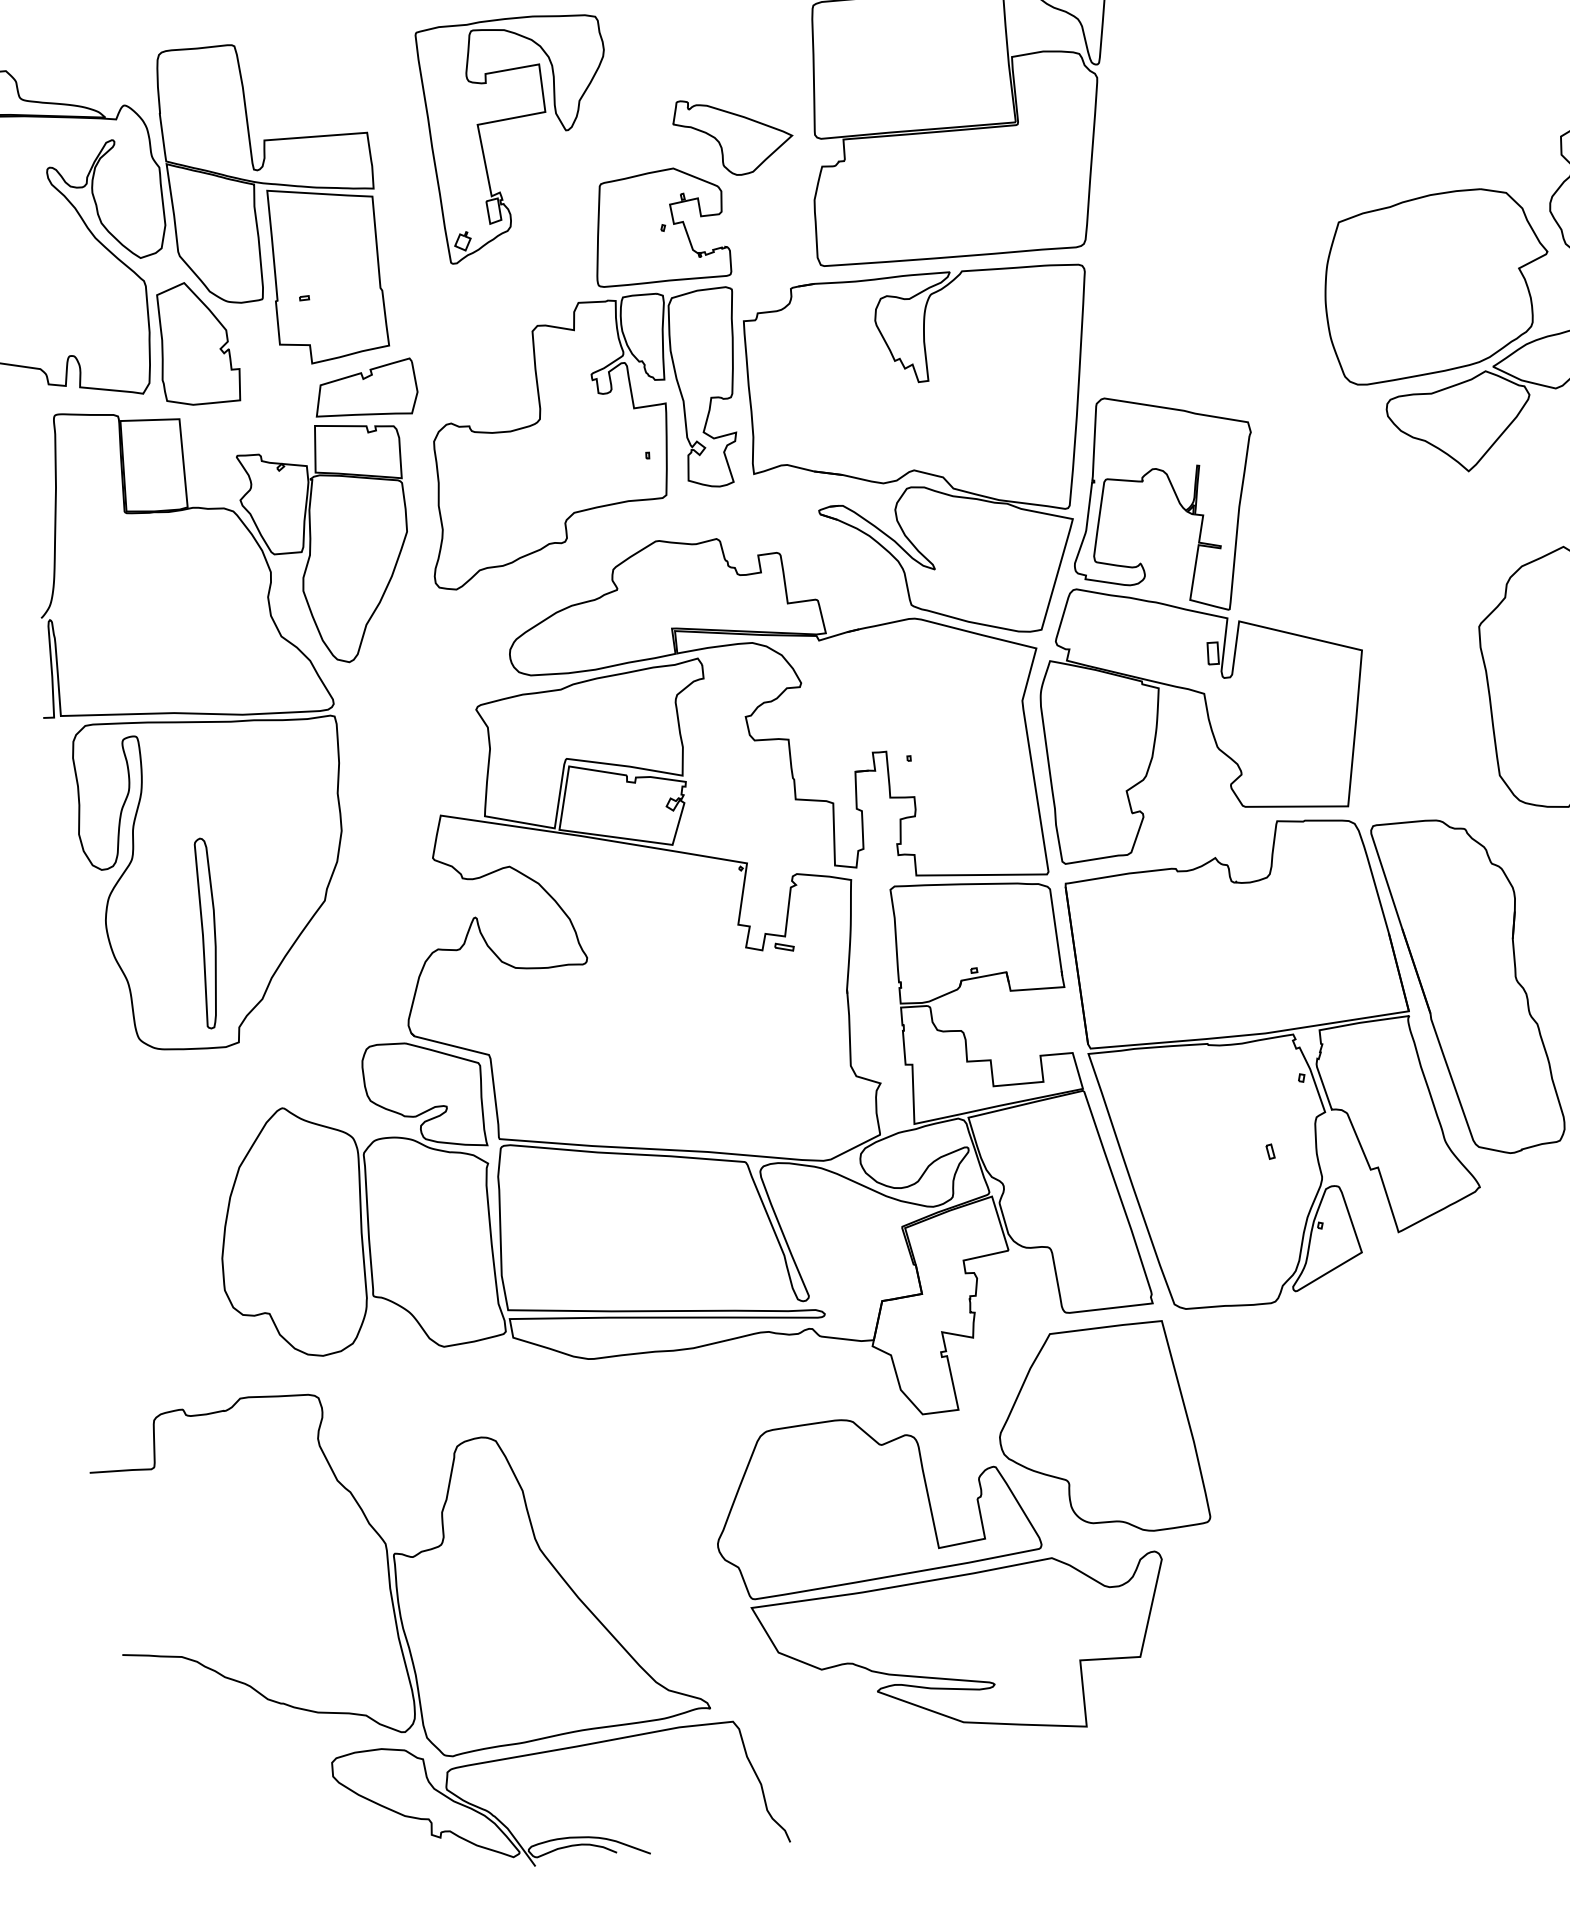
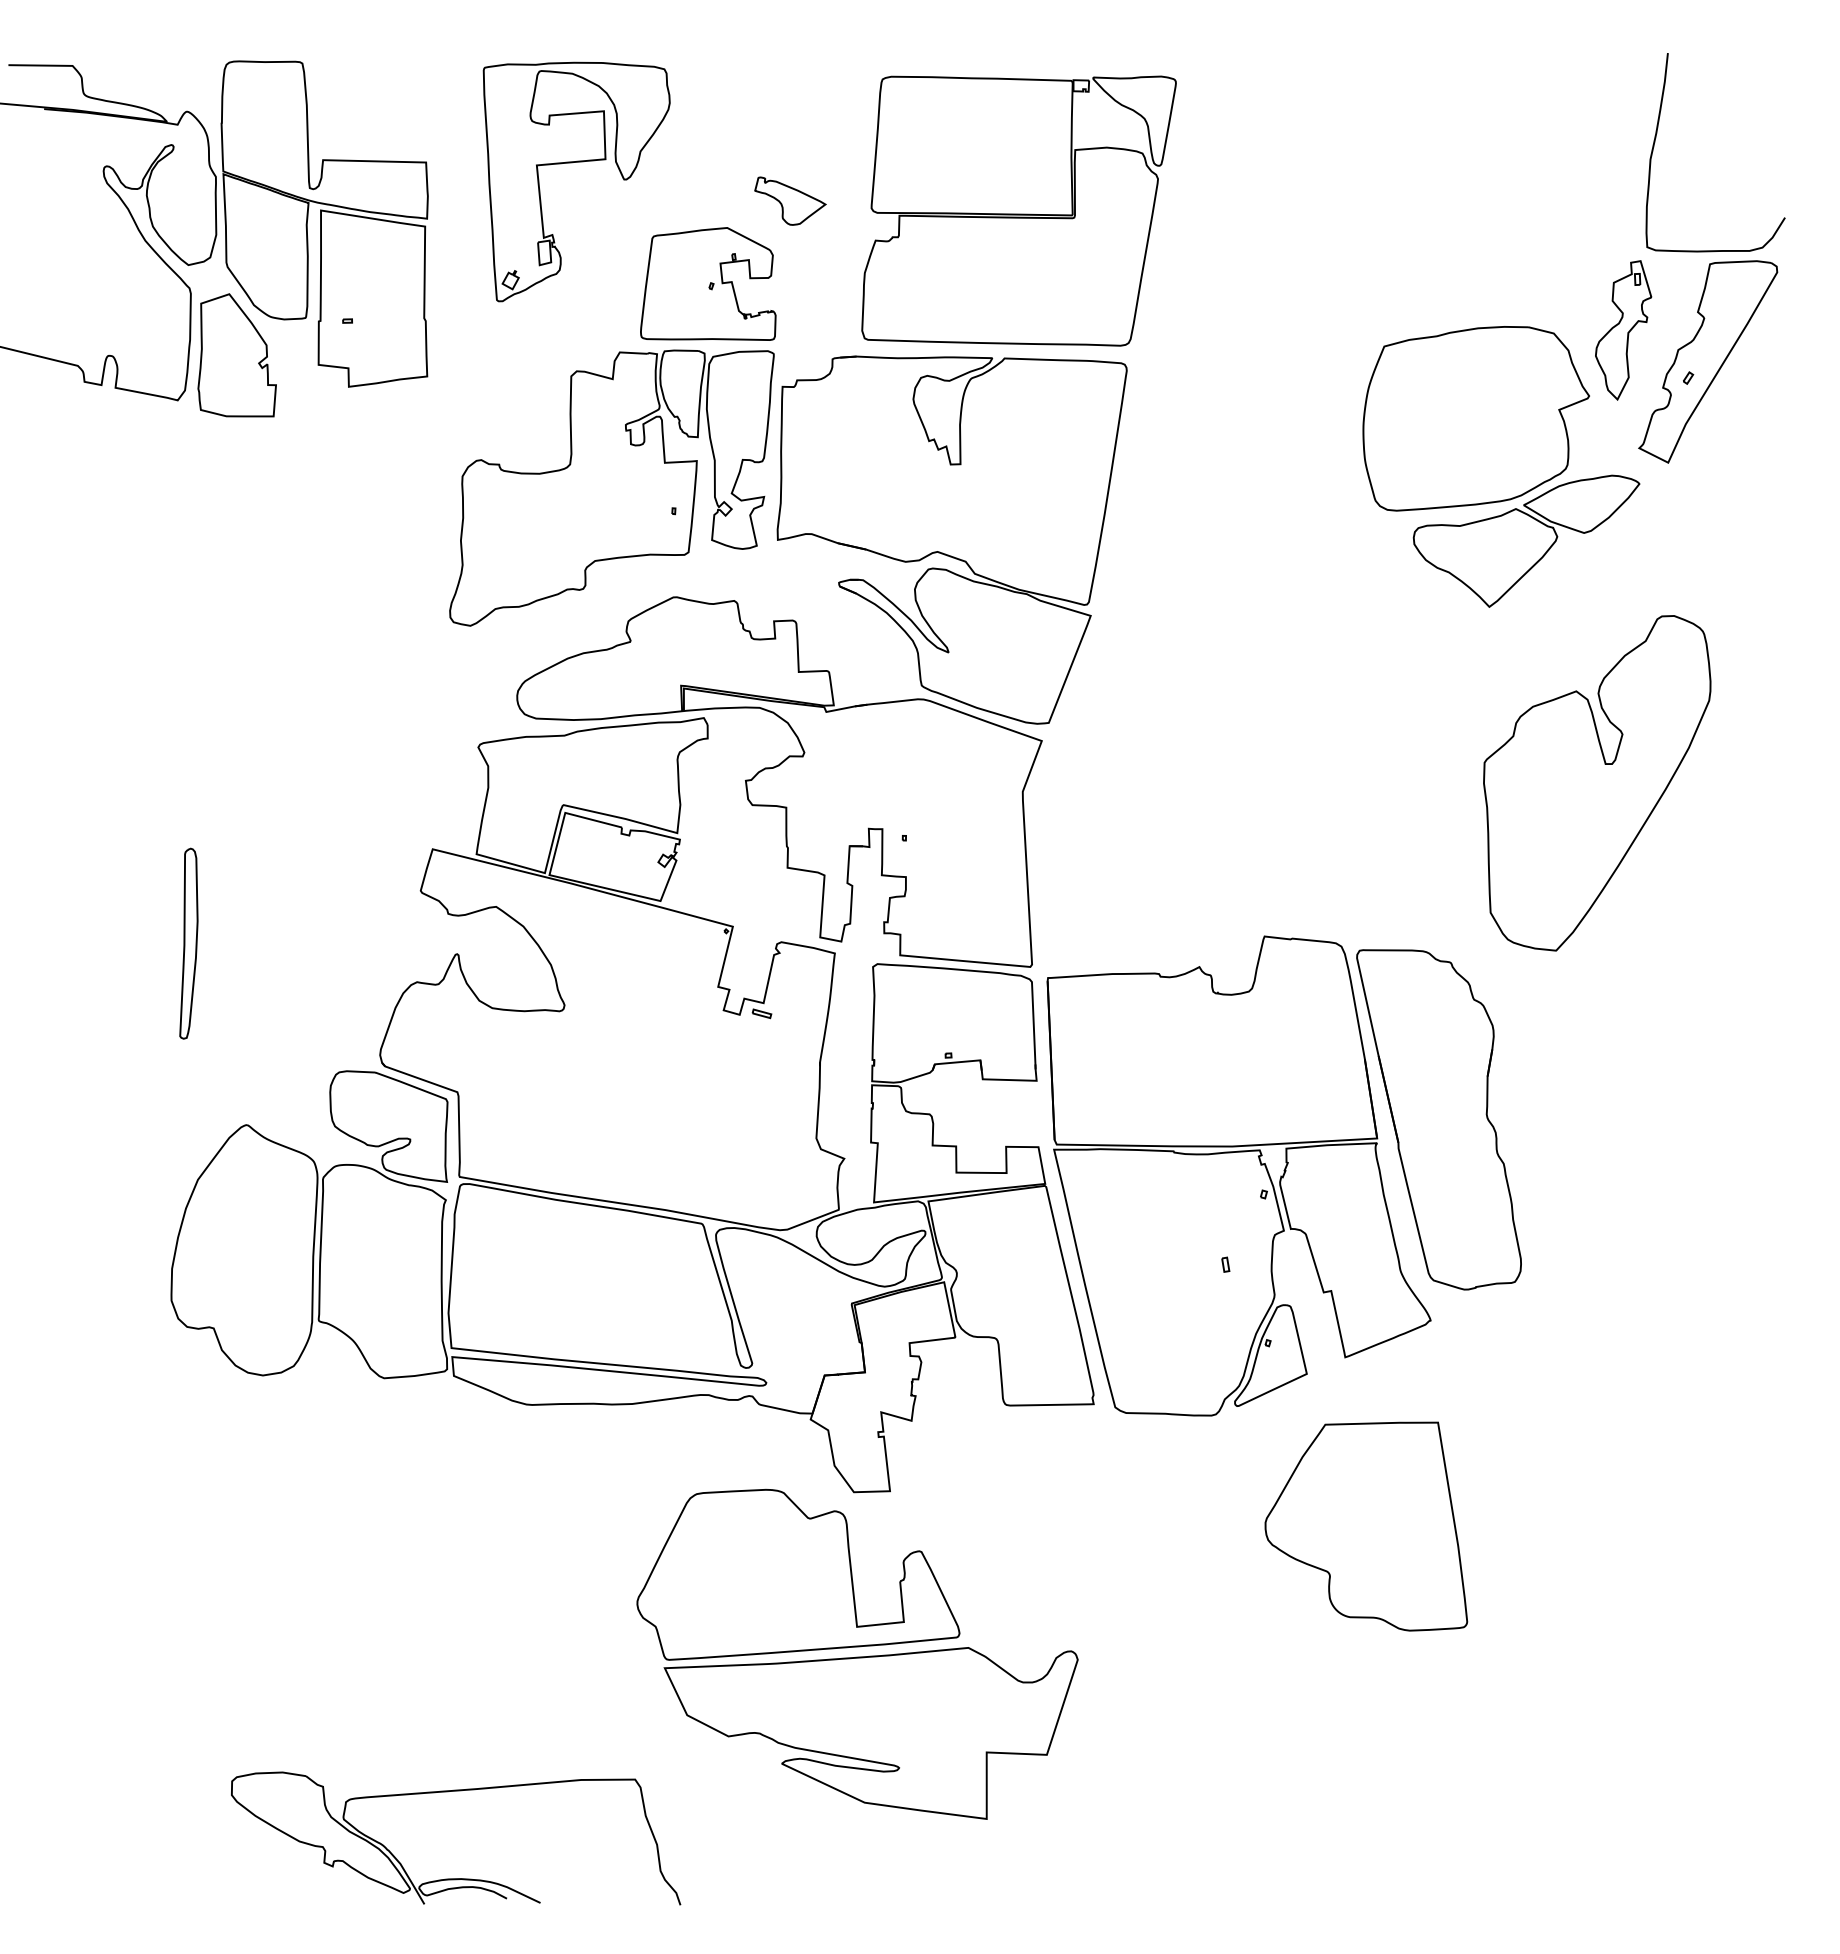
part: (733, 135) -> (790, 200), size x0.6
part: (1195, 620) -> (1202, 728), removed
part: (245, 709) -> (248, 724), removed
part: (1100, 1431) -> (1366, 1526), moved
part: (398, 1571) -> (316, 1597), removed

